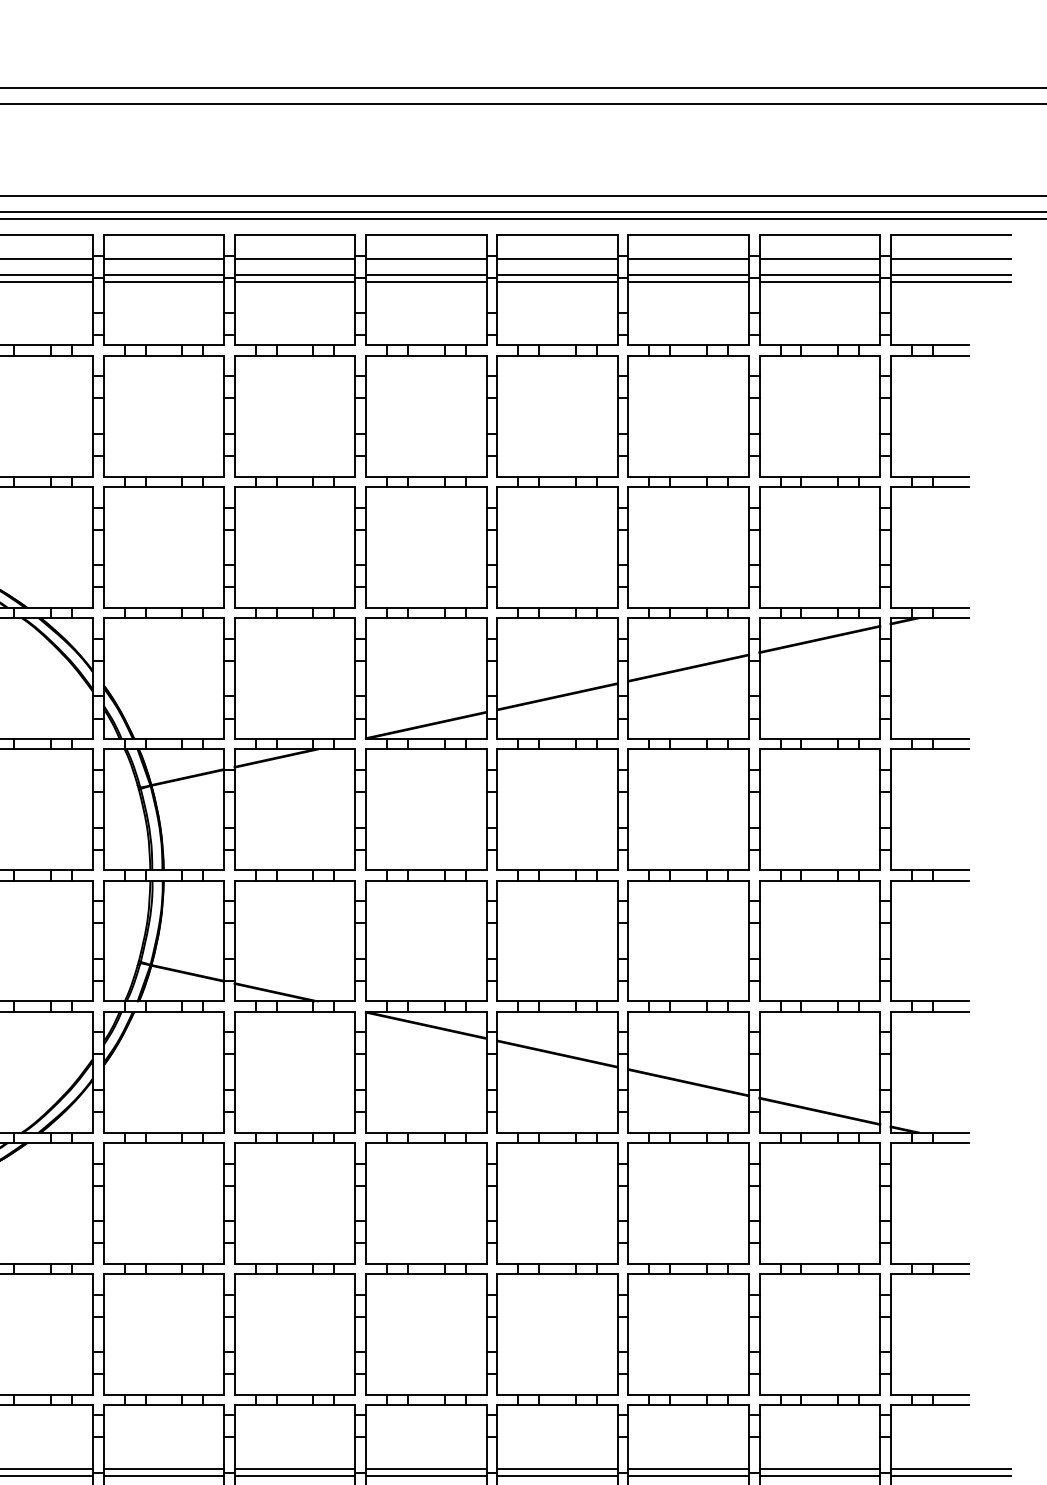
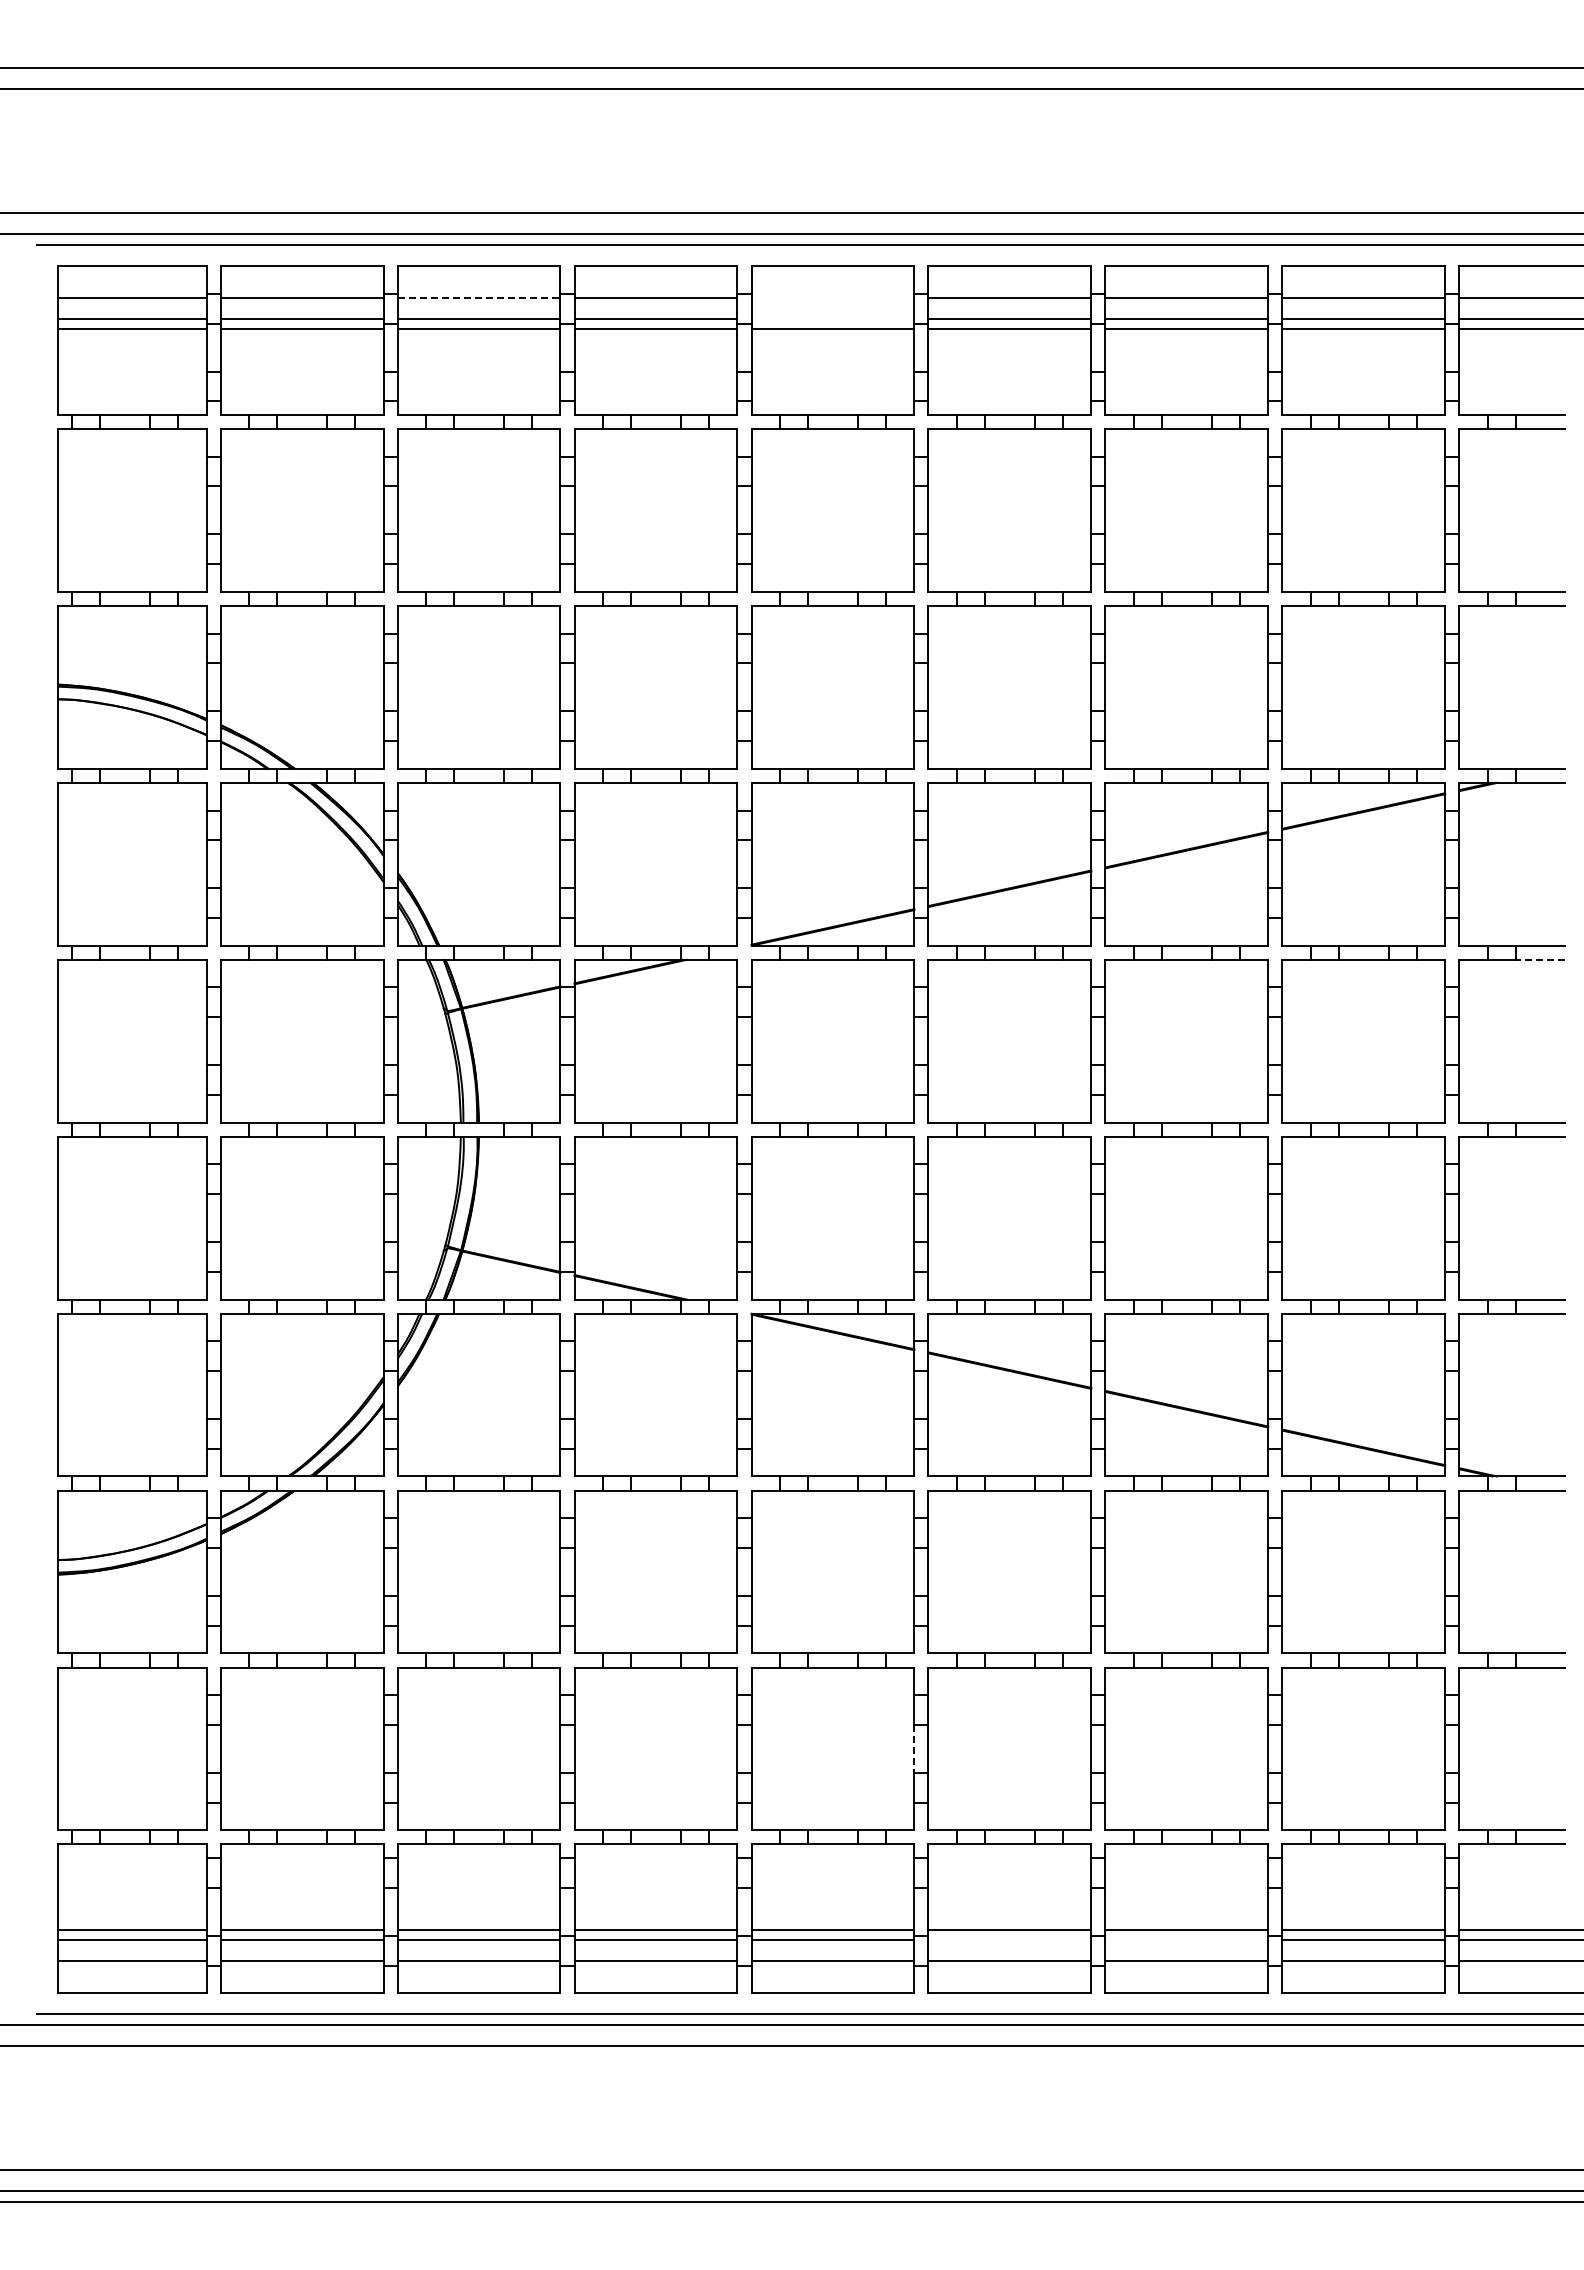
line: (164, 259) -> (479, 298), solid -> dashed
line: (425, 259) -> (832, 298), removed
line: (425, 274) -> (832, 319), removed
line: (950, 749) -> (1540, 959), solid -> dashed
line: (486, 1335) -> (914, 1749), solid -> dashed
line: (557, 1476) -> (1009, 1940), removed
line: (688, 1476) -> (1186, 1940), removed

